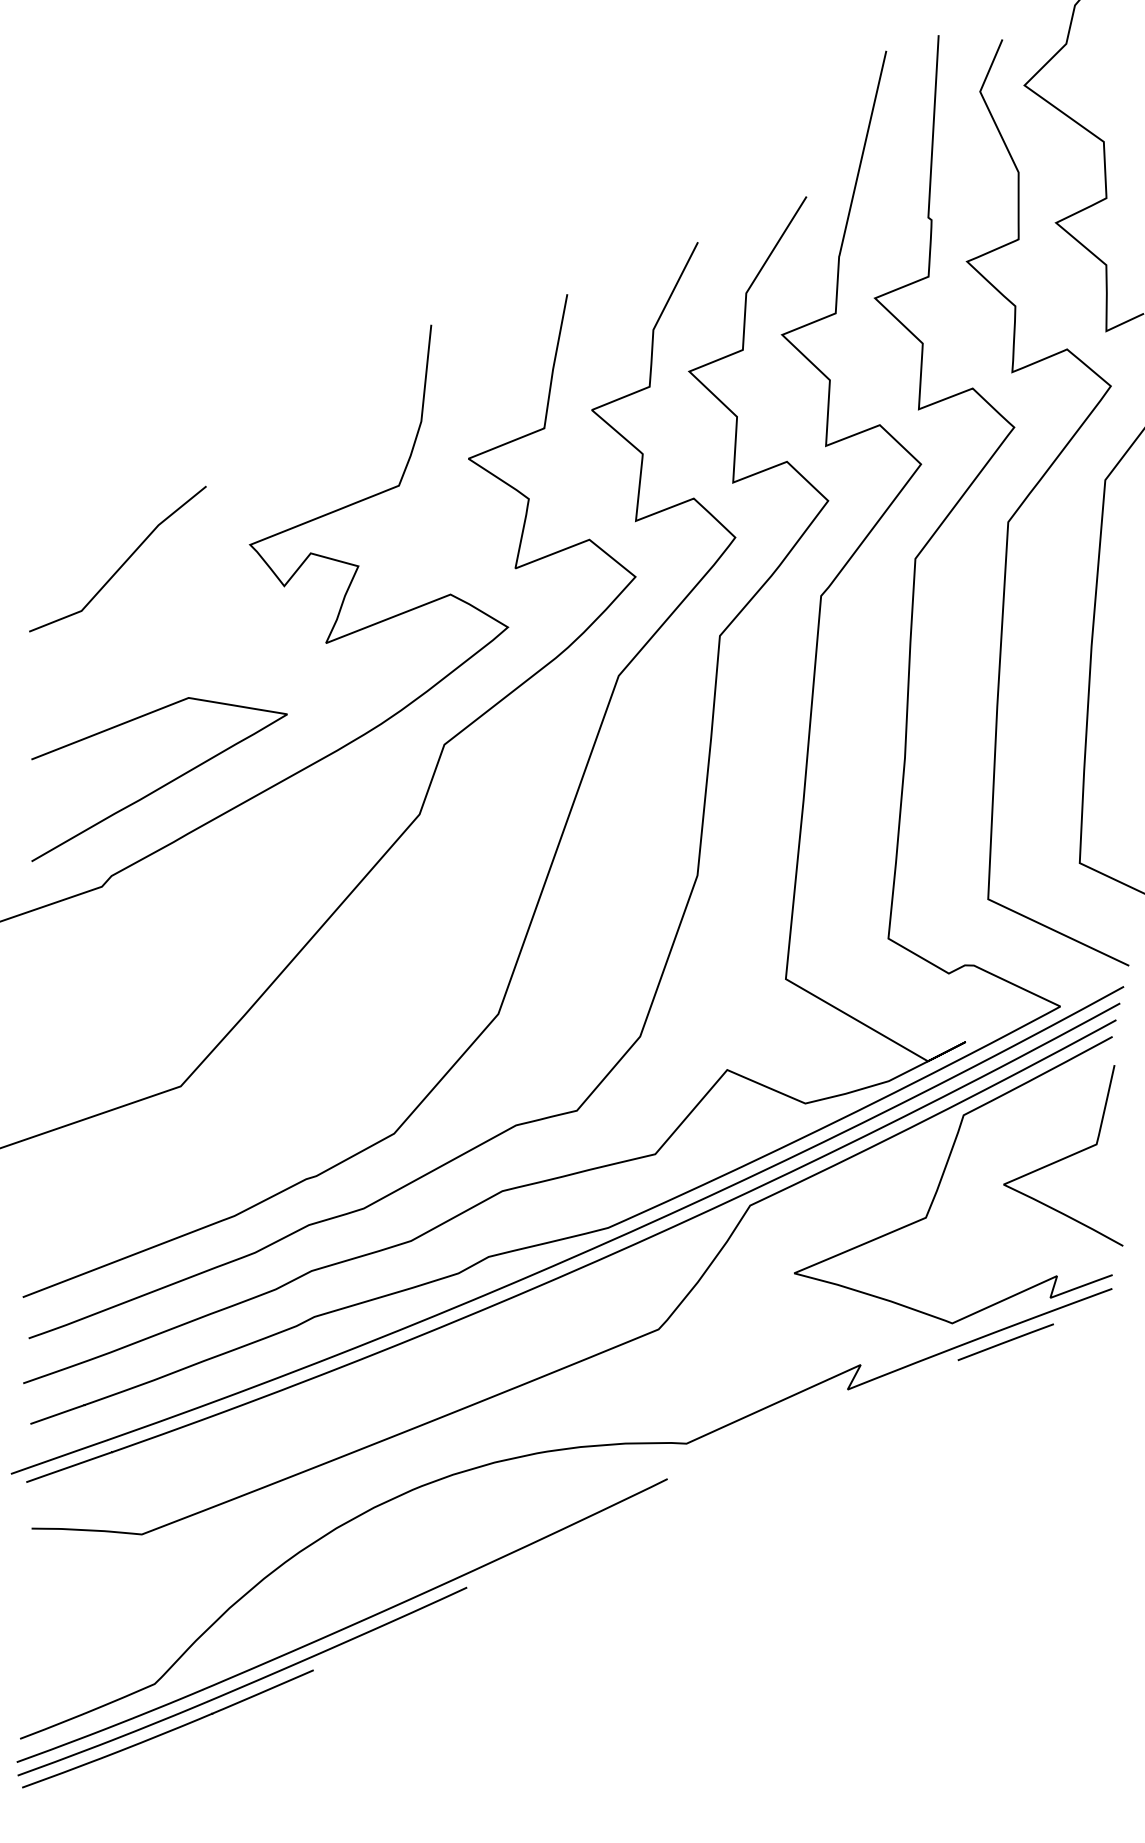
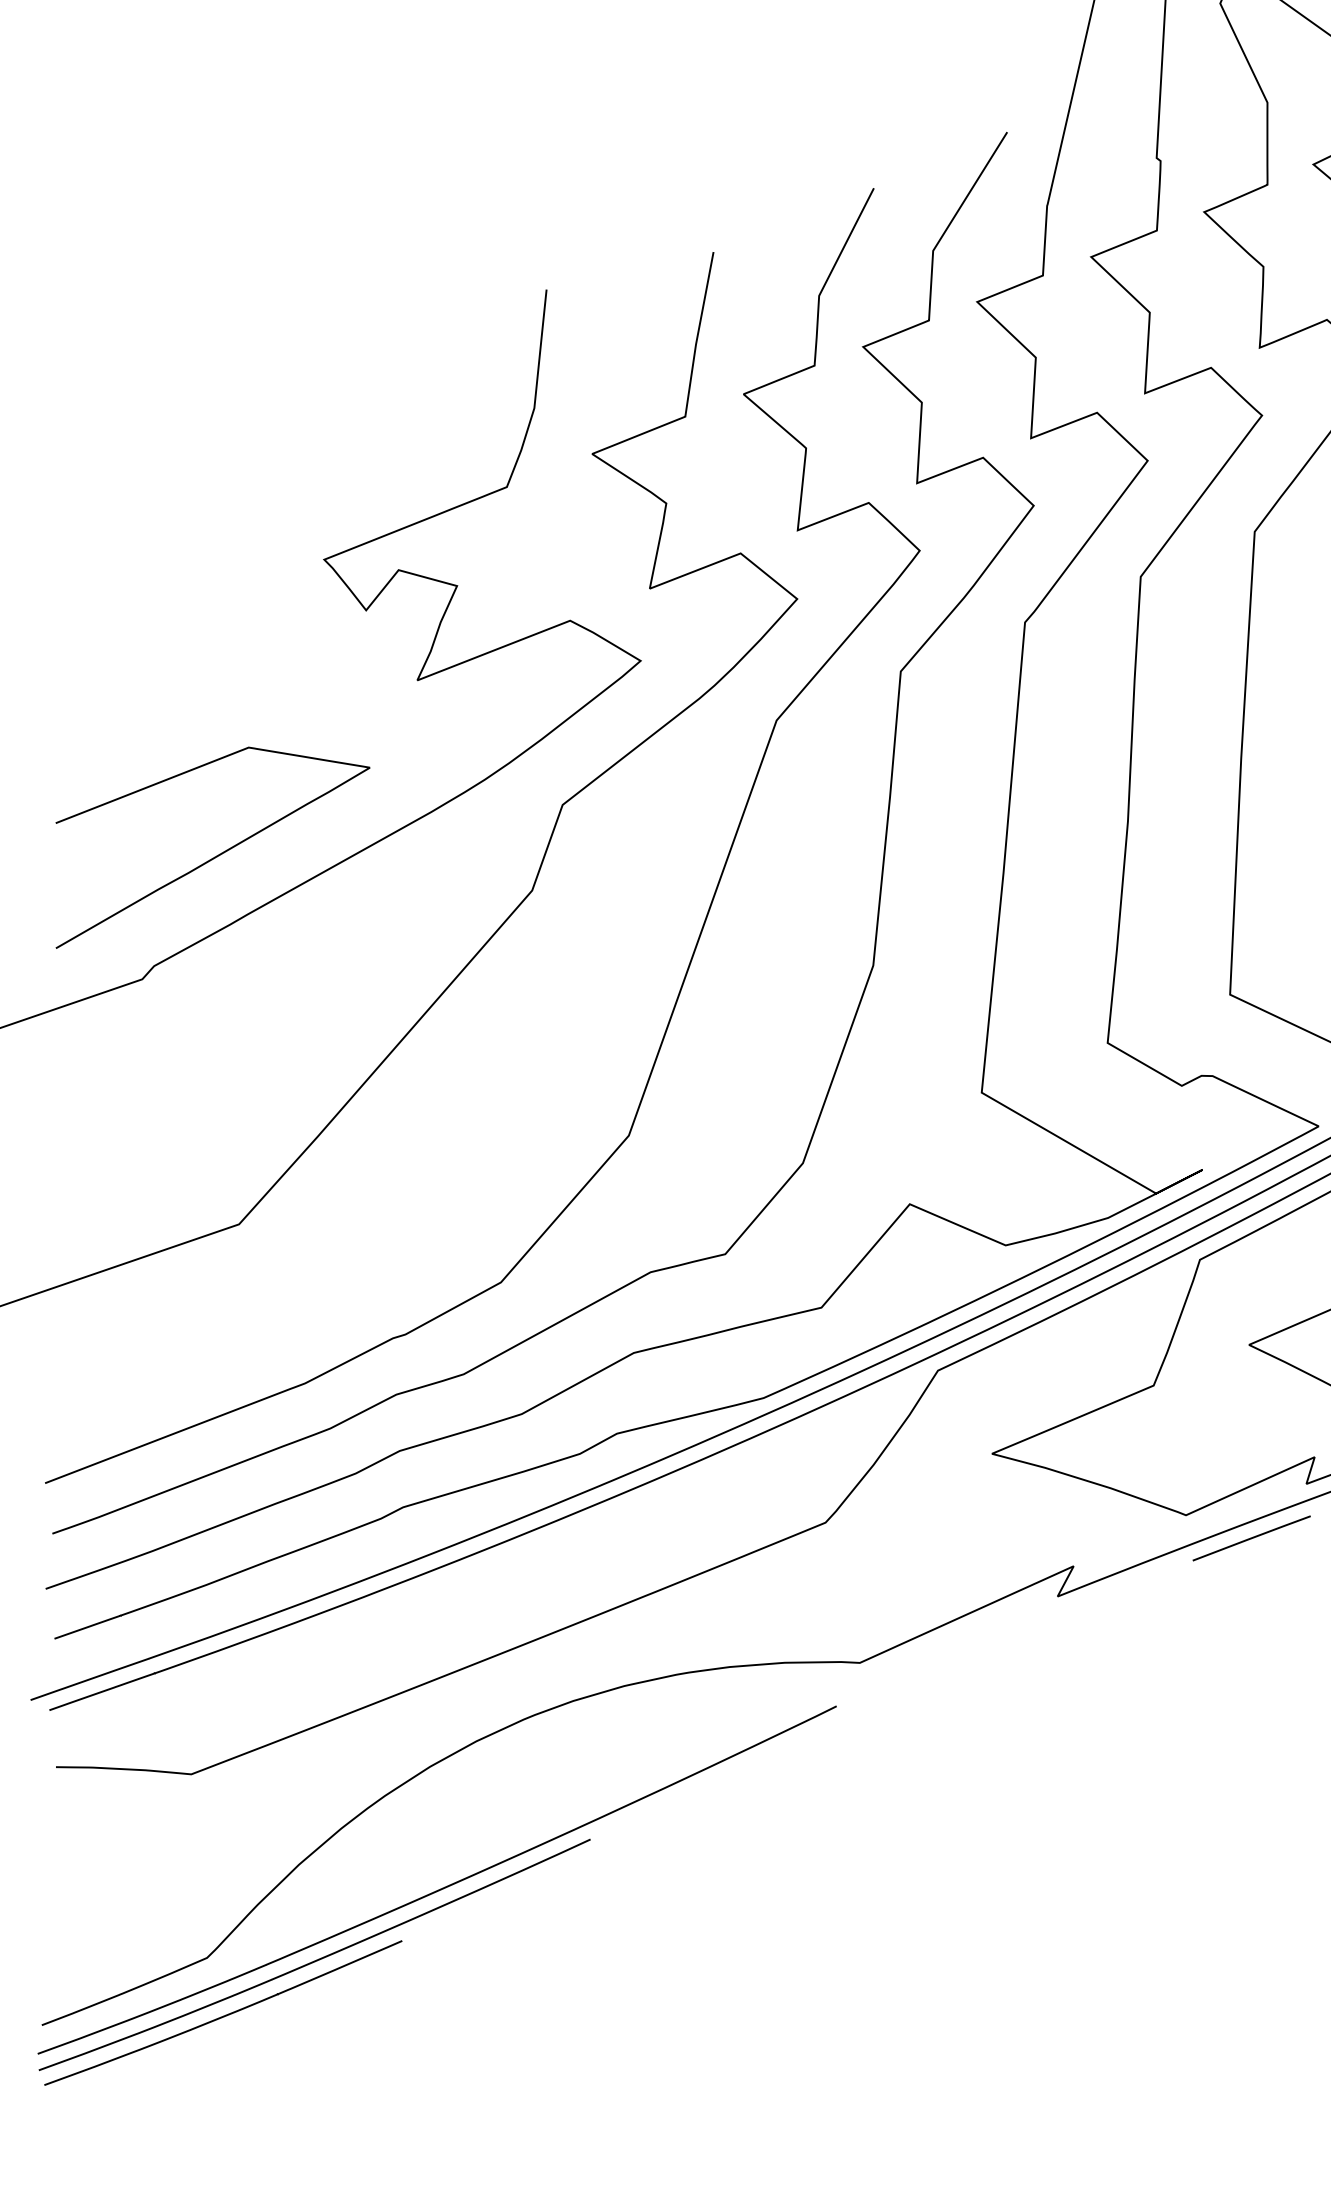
curve: (122, 563) -> (167, 582), removed

